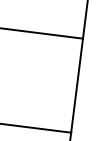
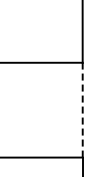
line: (76, 85) -> (82, 109), solid -> dashed

